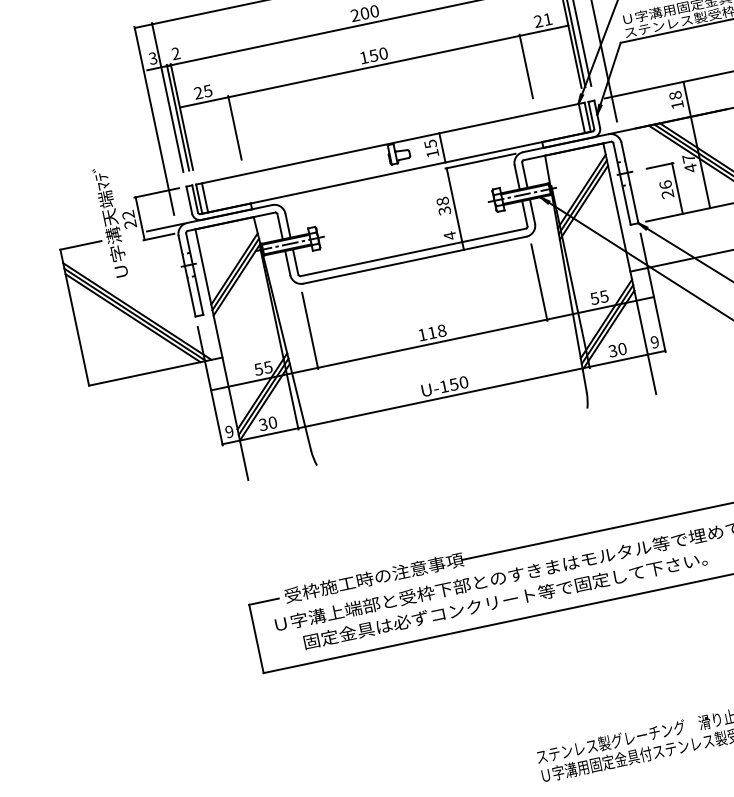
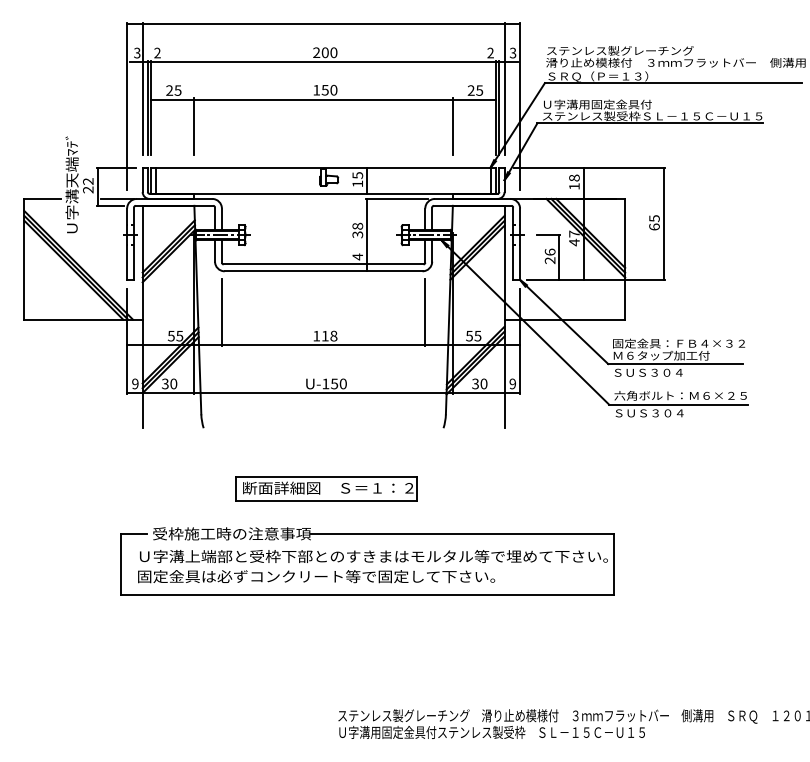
text: (547, 19) -> (479, 90), 21 -> 25
part: (469, 504) -> (326, 488), added
text: (505, 600) -> (316, 576), moved

